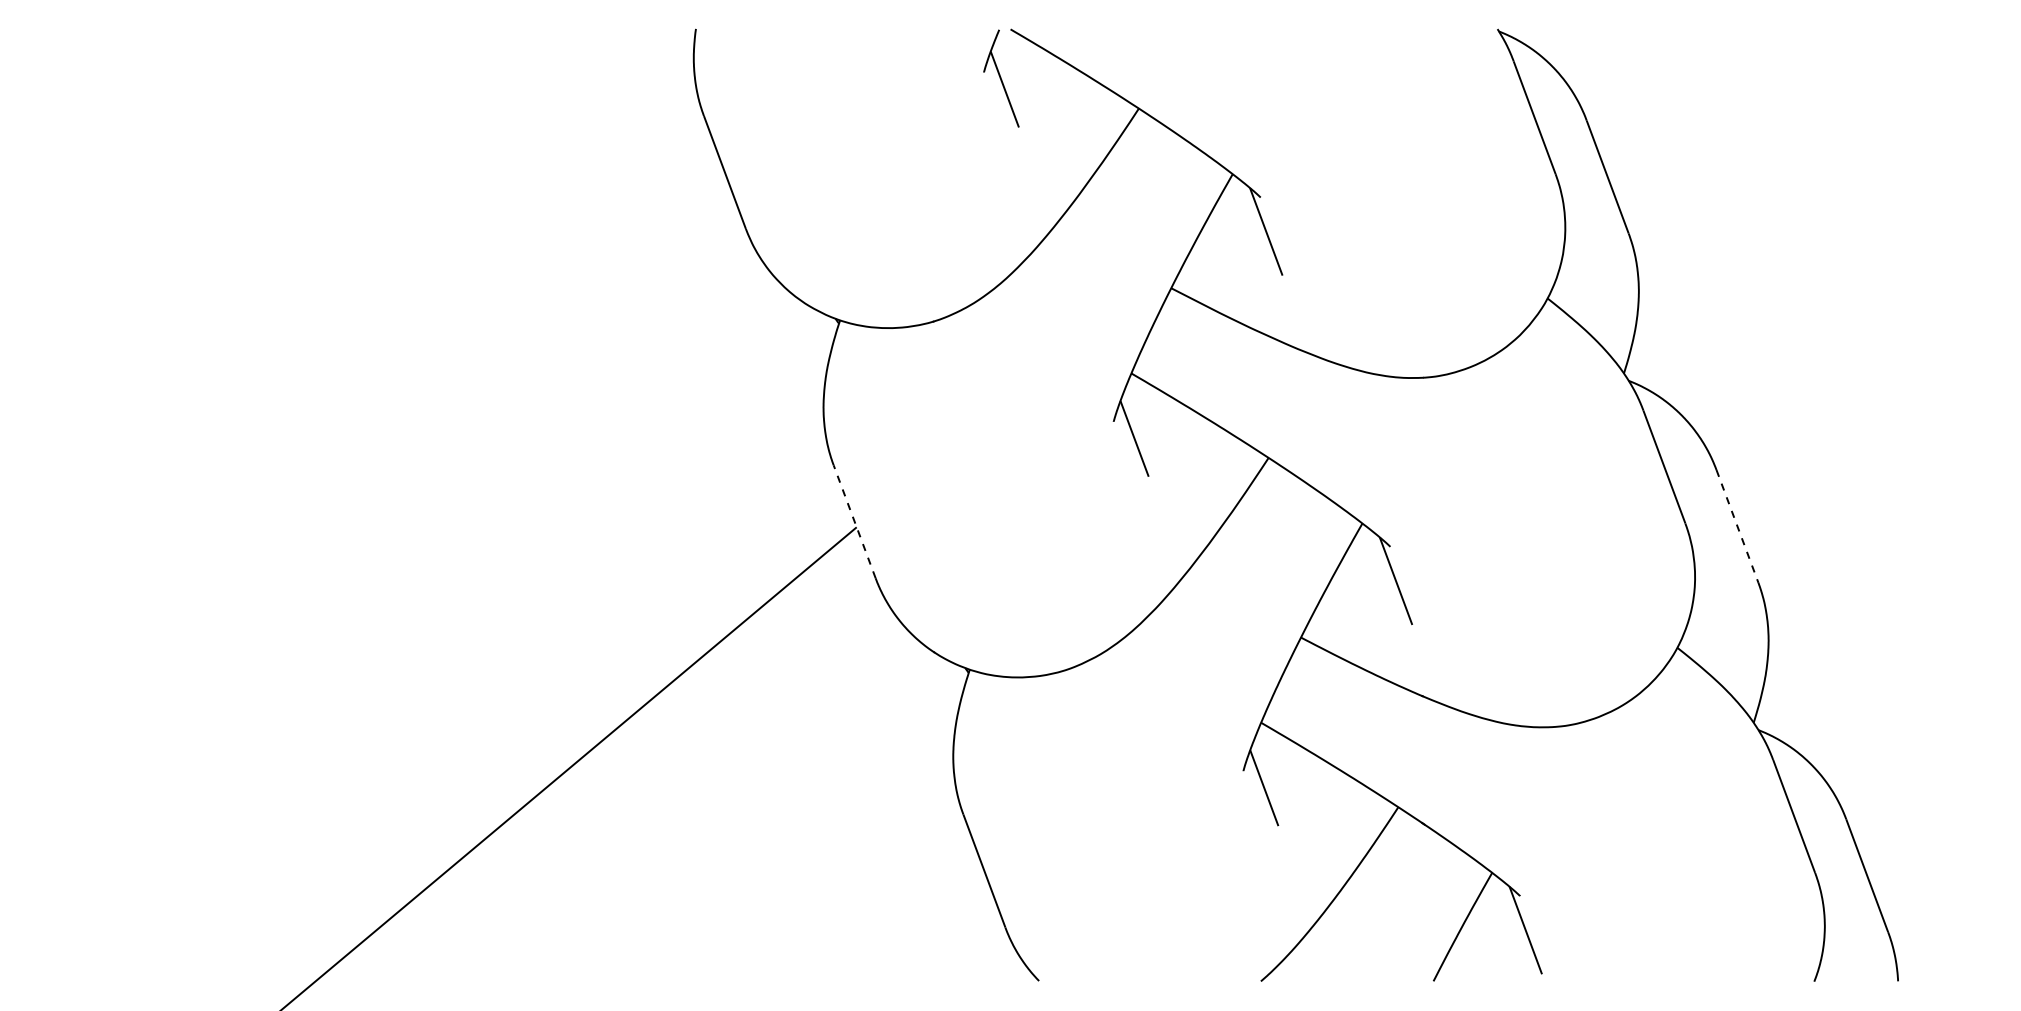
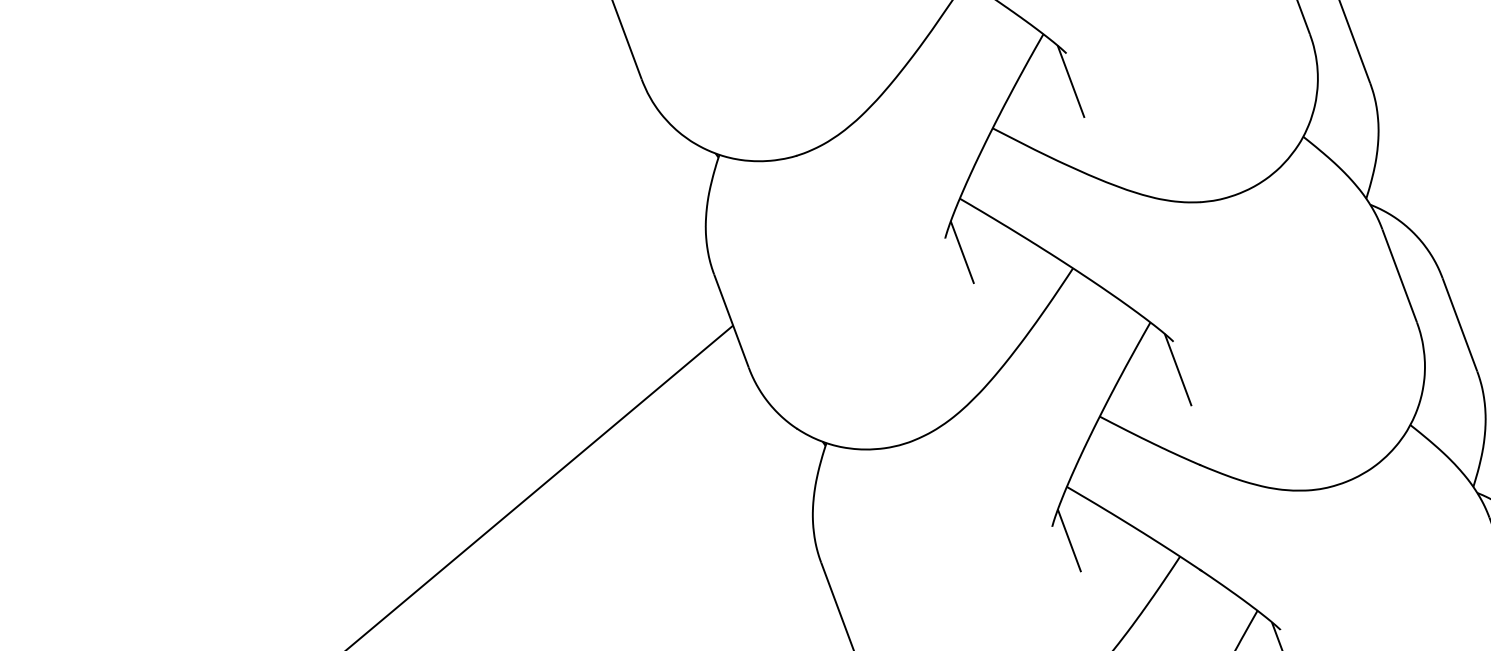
line: (854, 521) -> (731, 320), dashed -> solid
line: (1737, 526) -> (1459, 324), dashed -> solid

